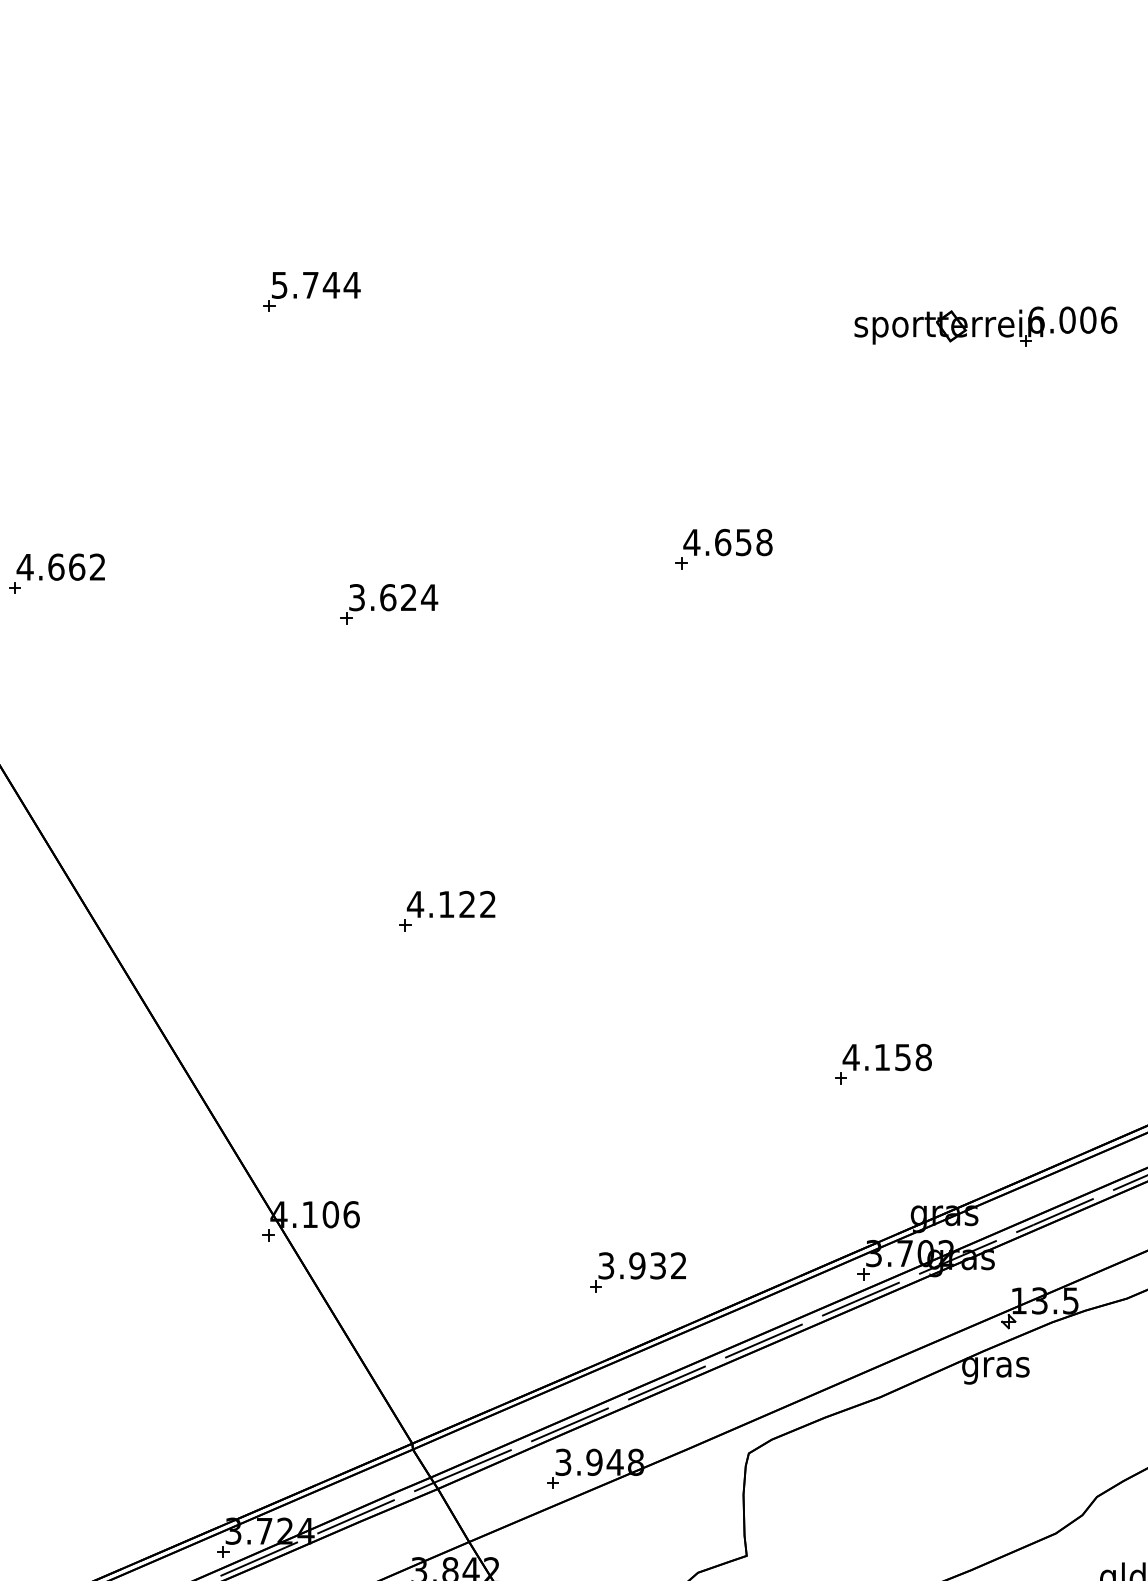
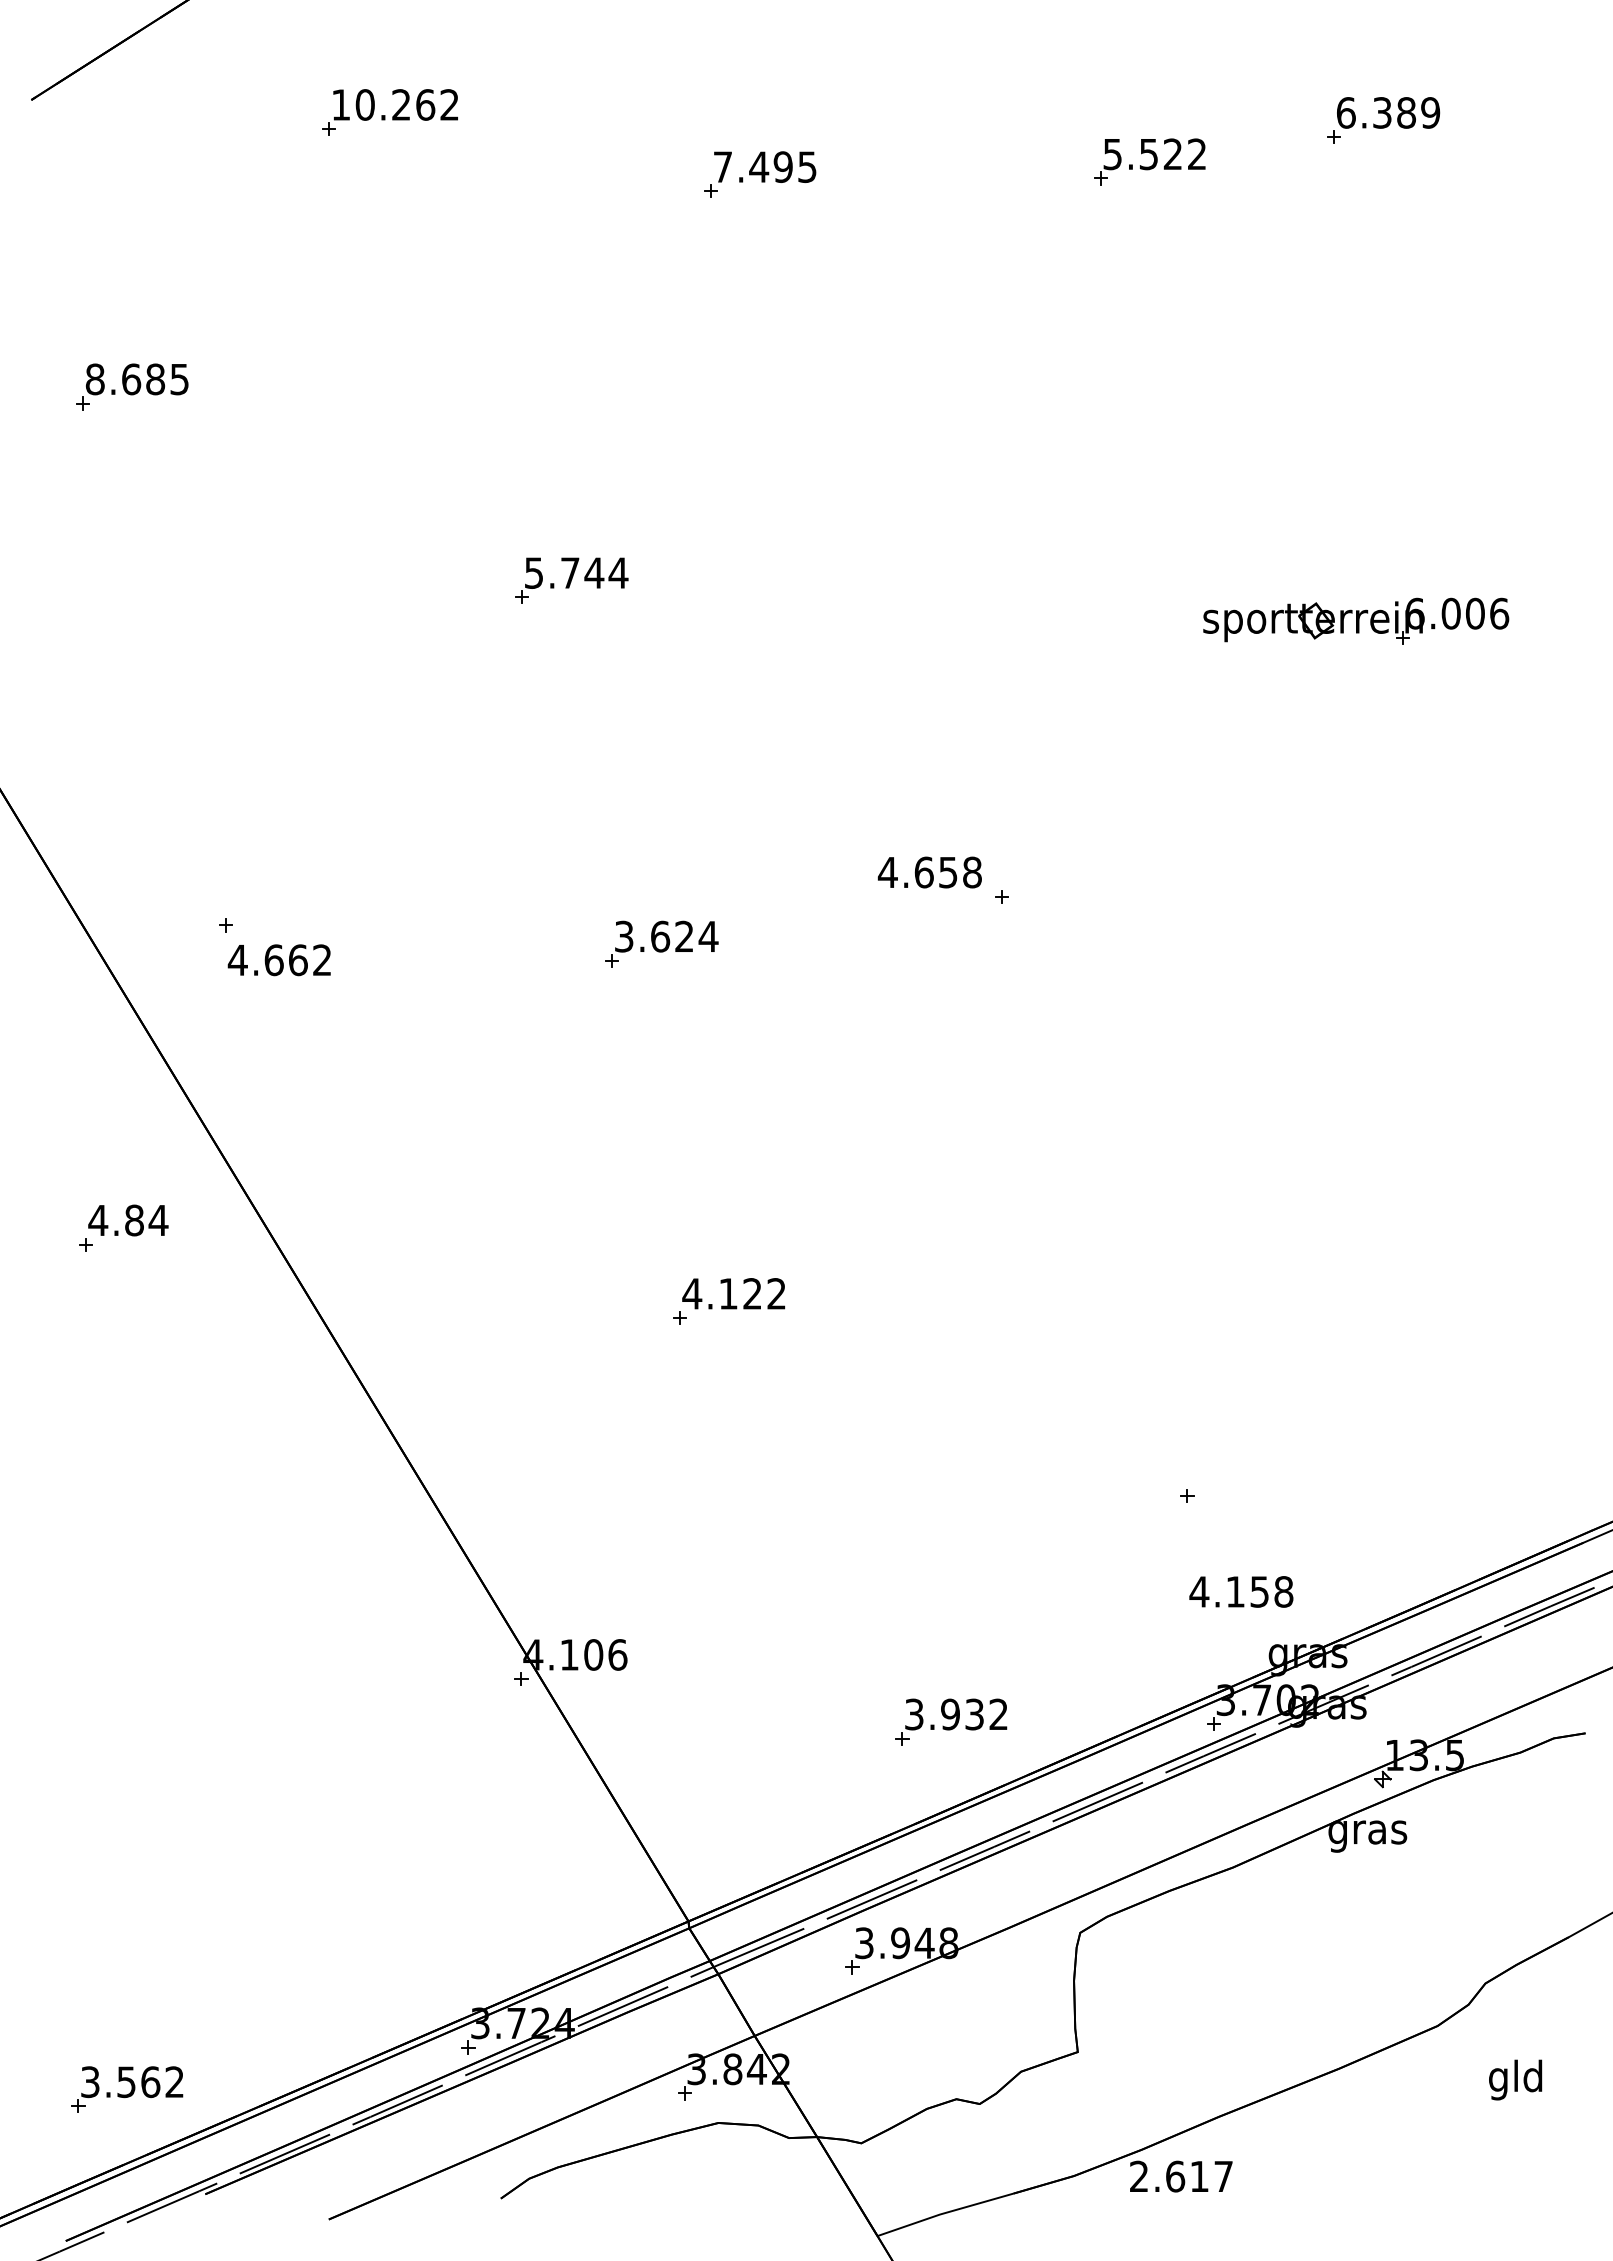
text: (727, 542) -> (929, 872), moved
text: (60, 567) -> (278, 960), moved
text: (887, 1057) -> (1241, 1591), moved

